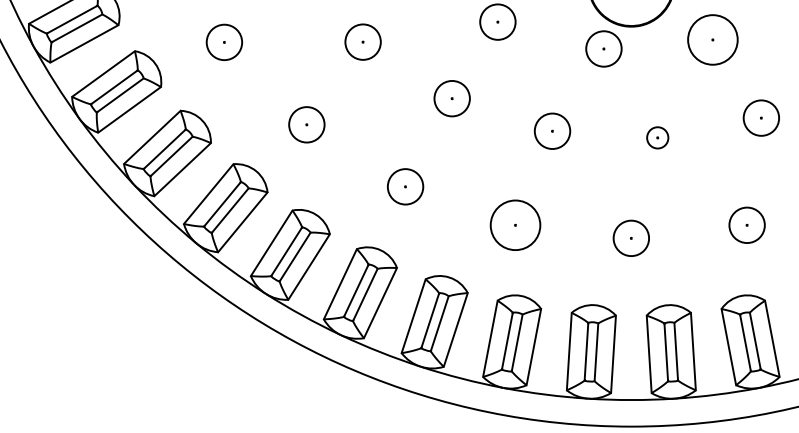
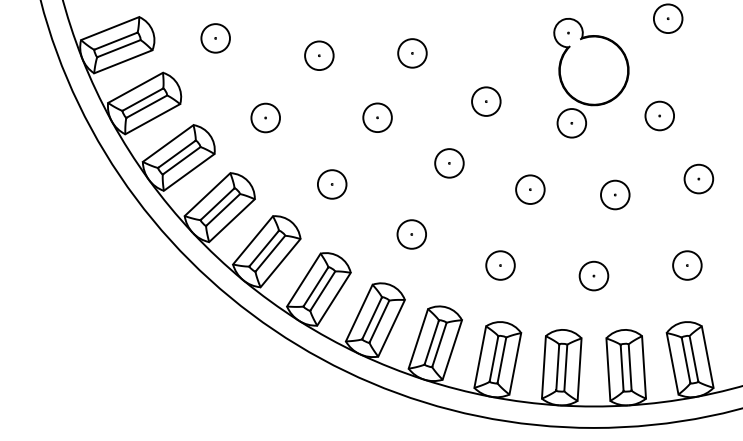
circle: (712, 39) -> (659, 115), size x0.71
circle: (658, 137) -> (615, 194), size x1.67
circle: (515, 225) -> (500, 265), size x0.71

